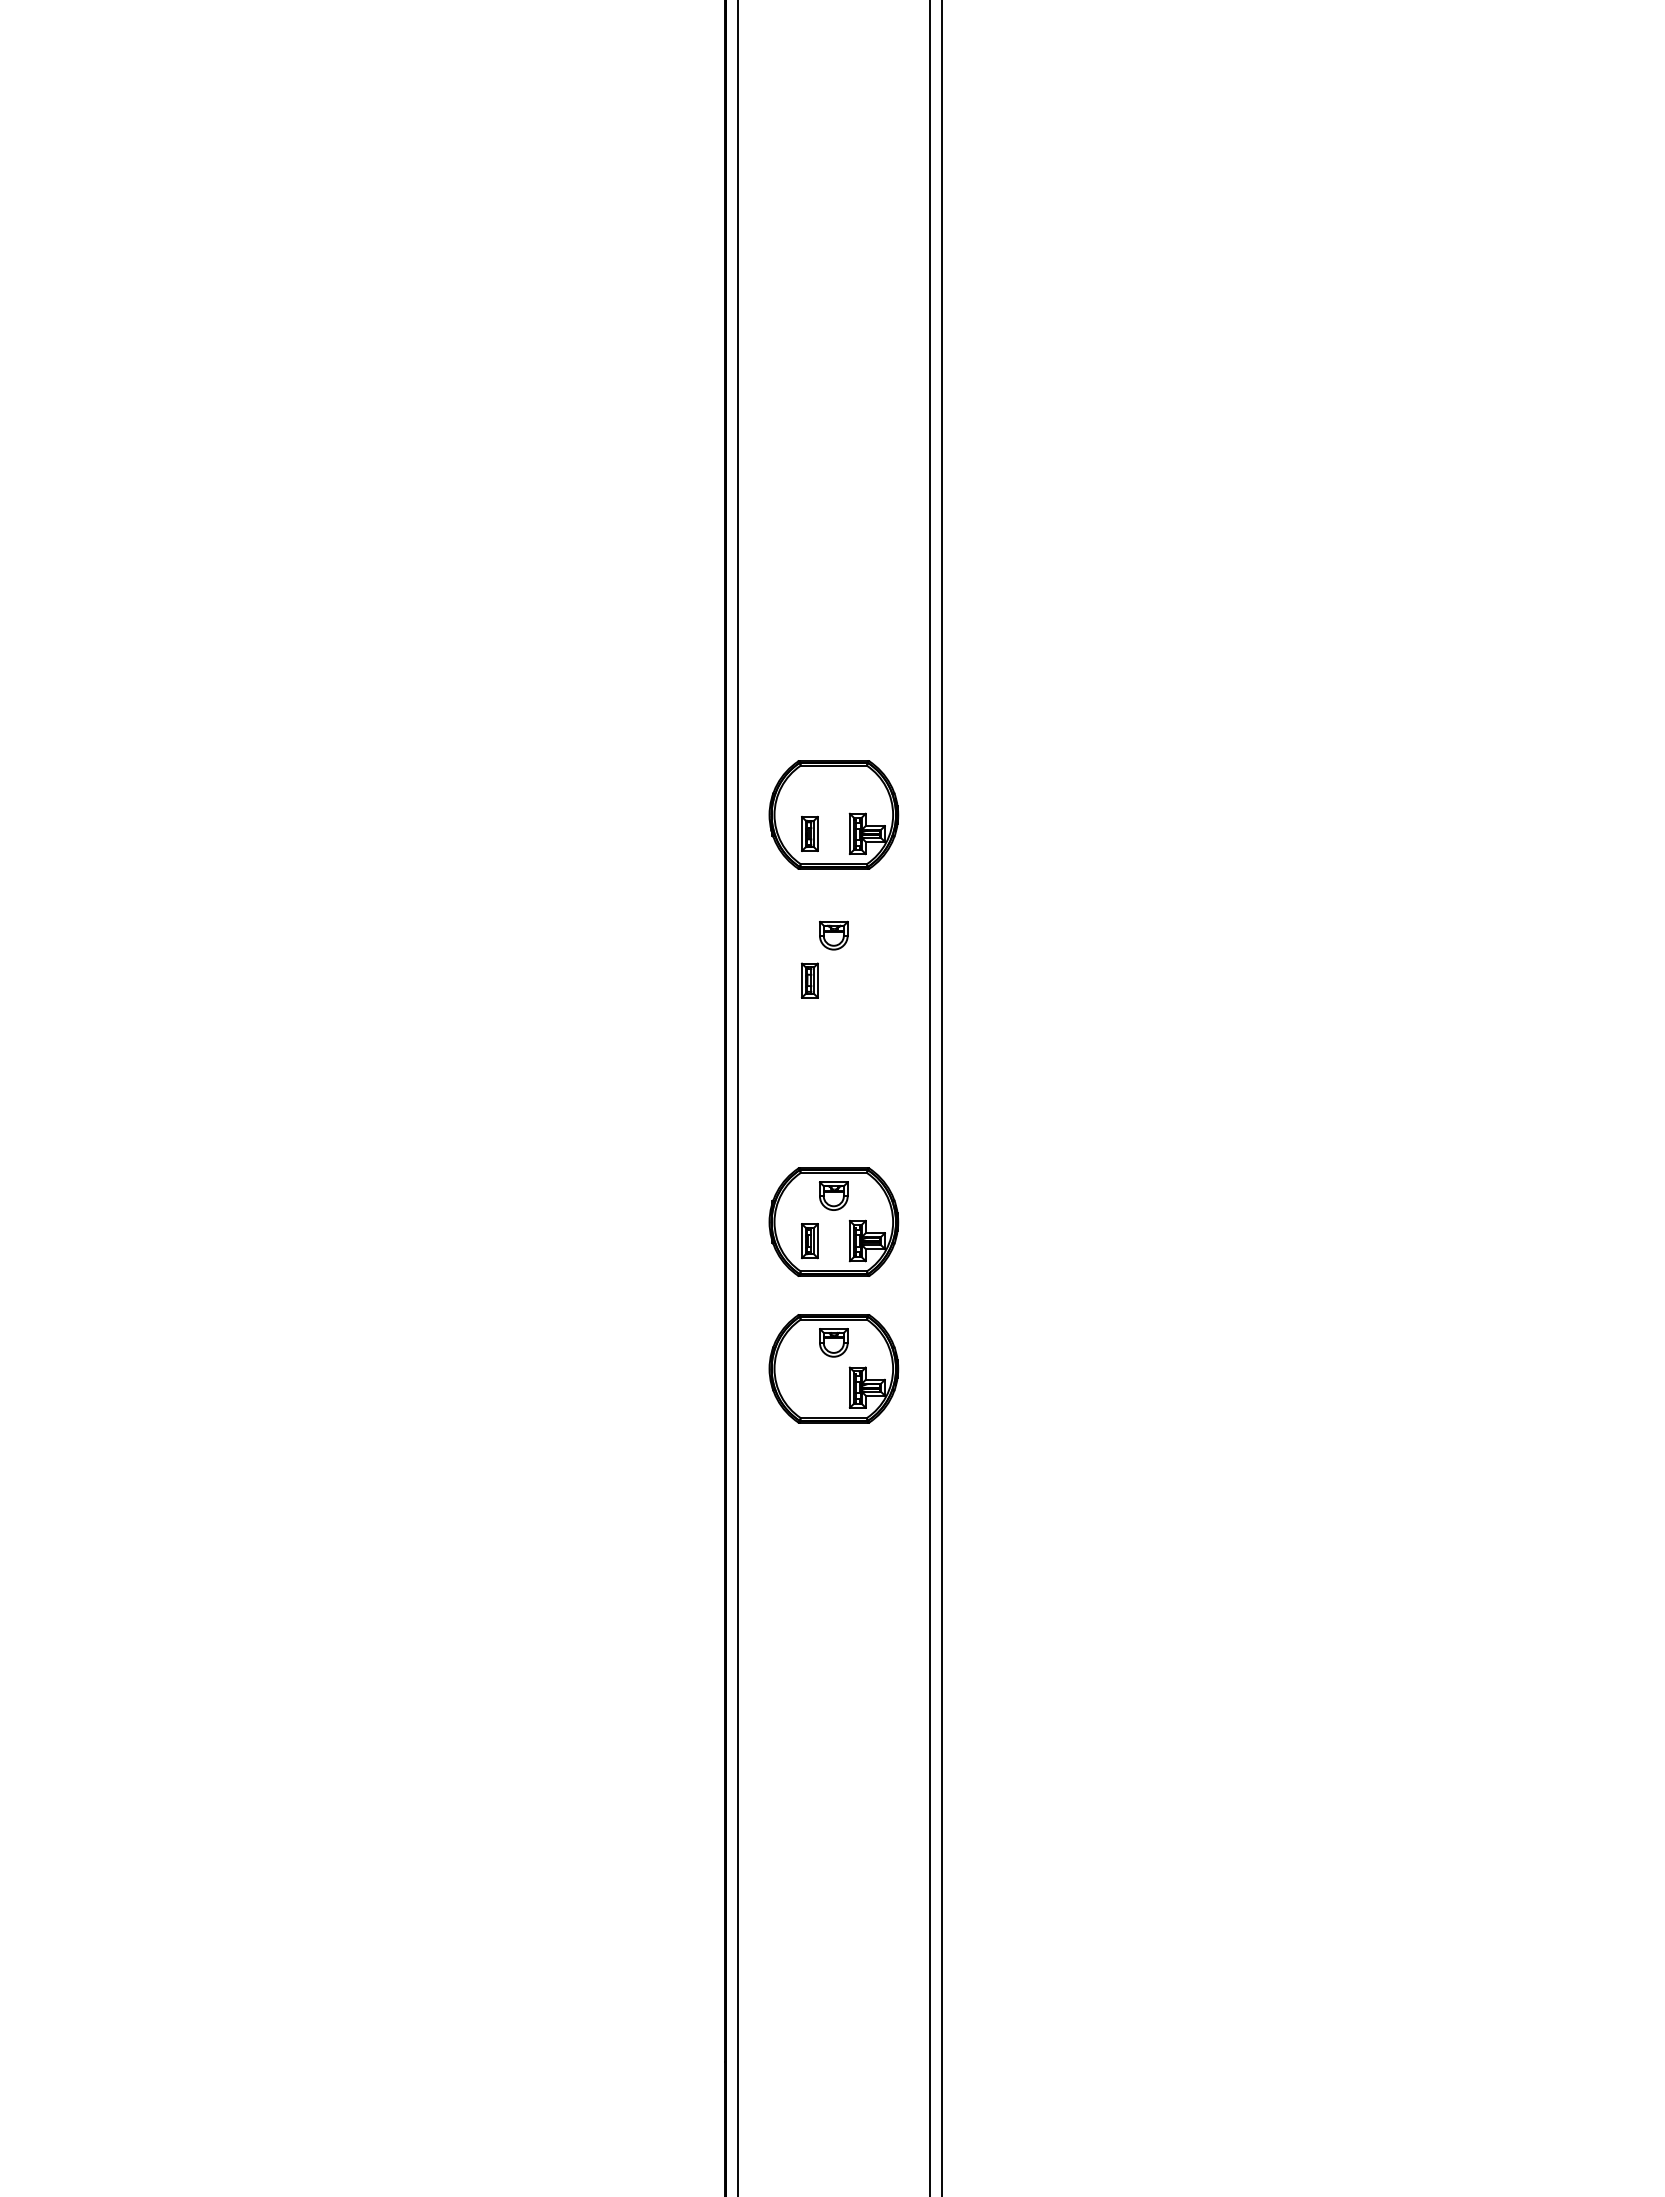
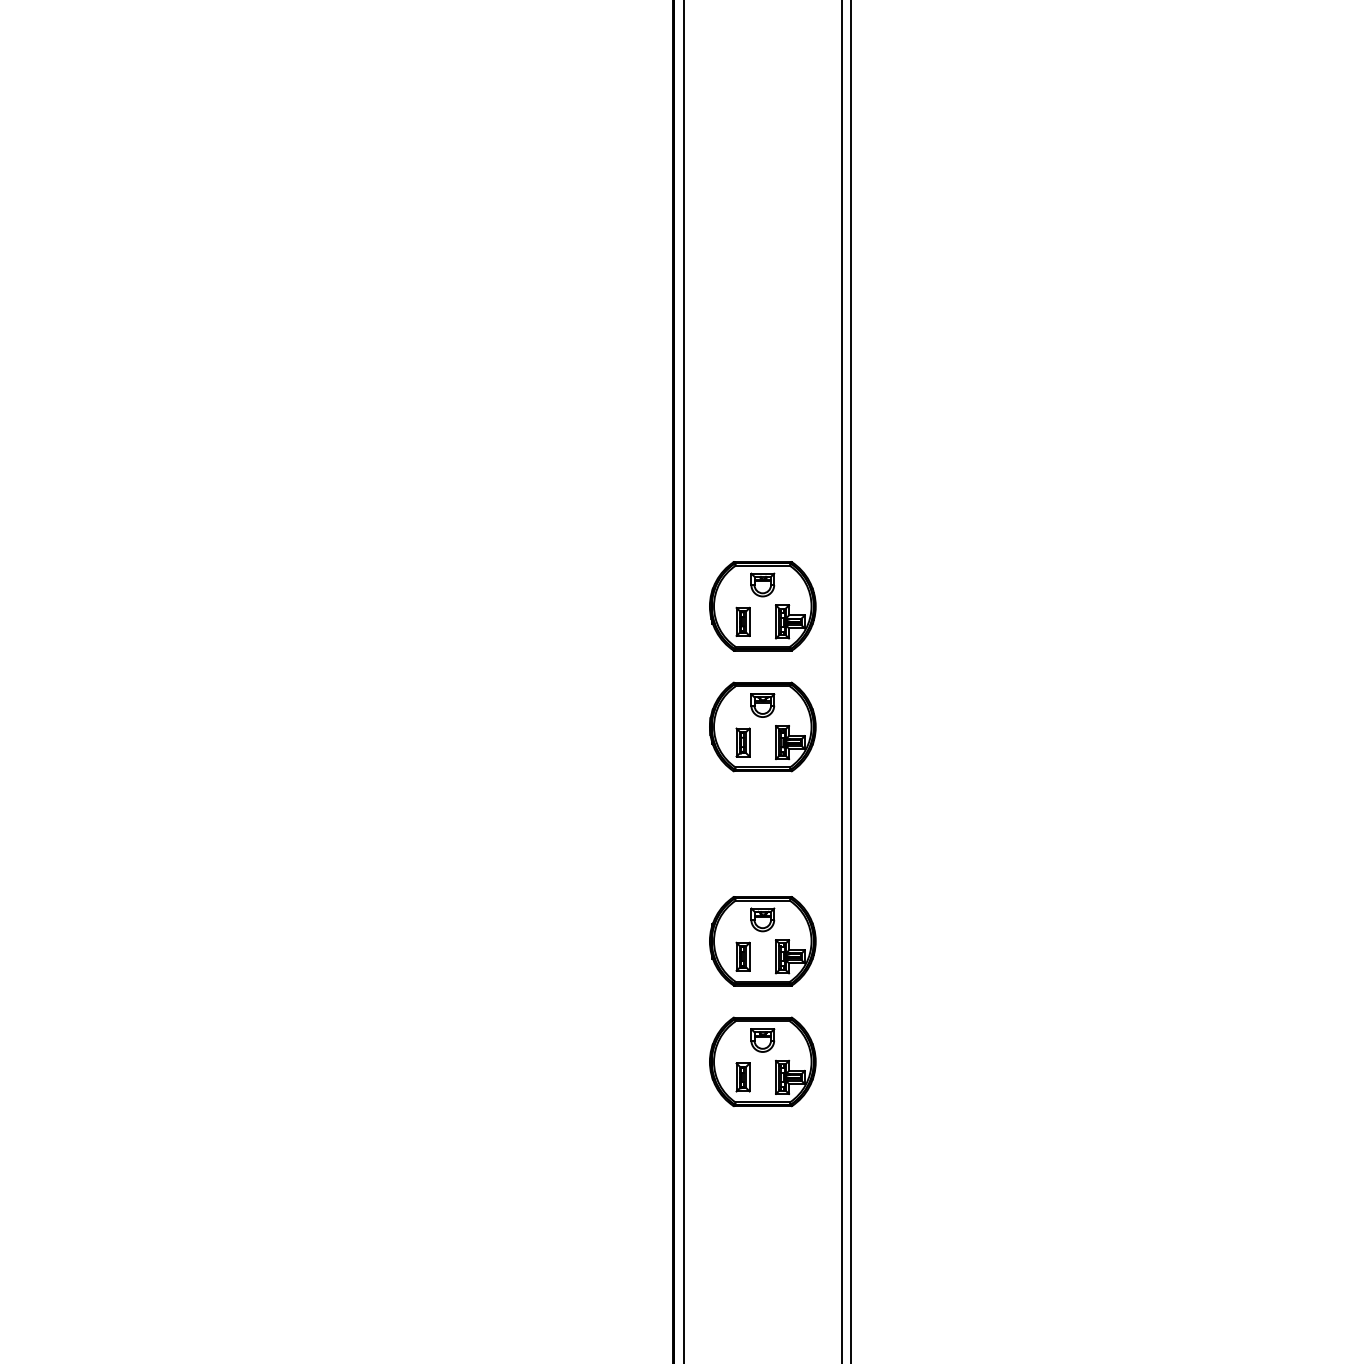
part: (833, 788) -> (762, 584), added
part: (833, 961) -> (762, 726), added
part: (809, 1387) -> (742, 1077), added

